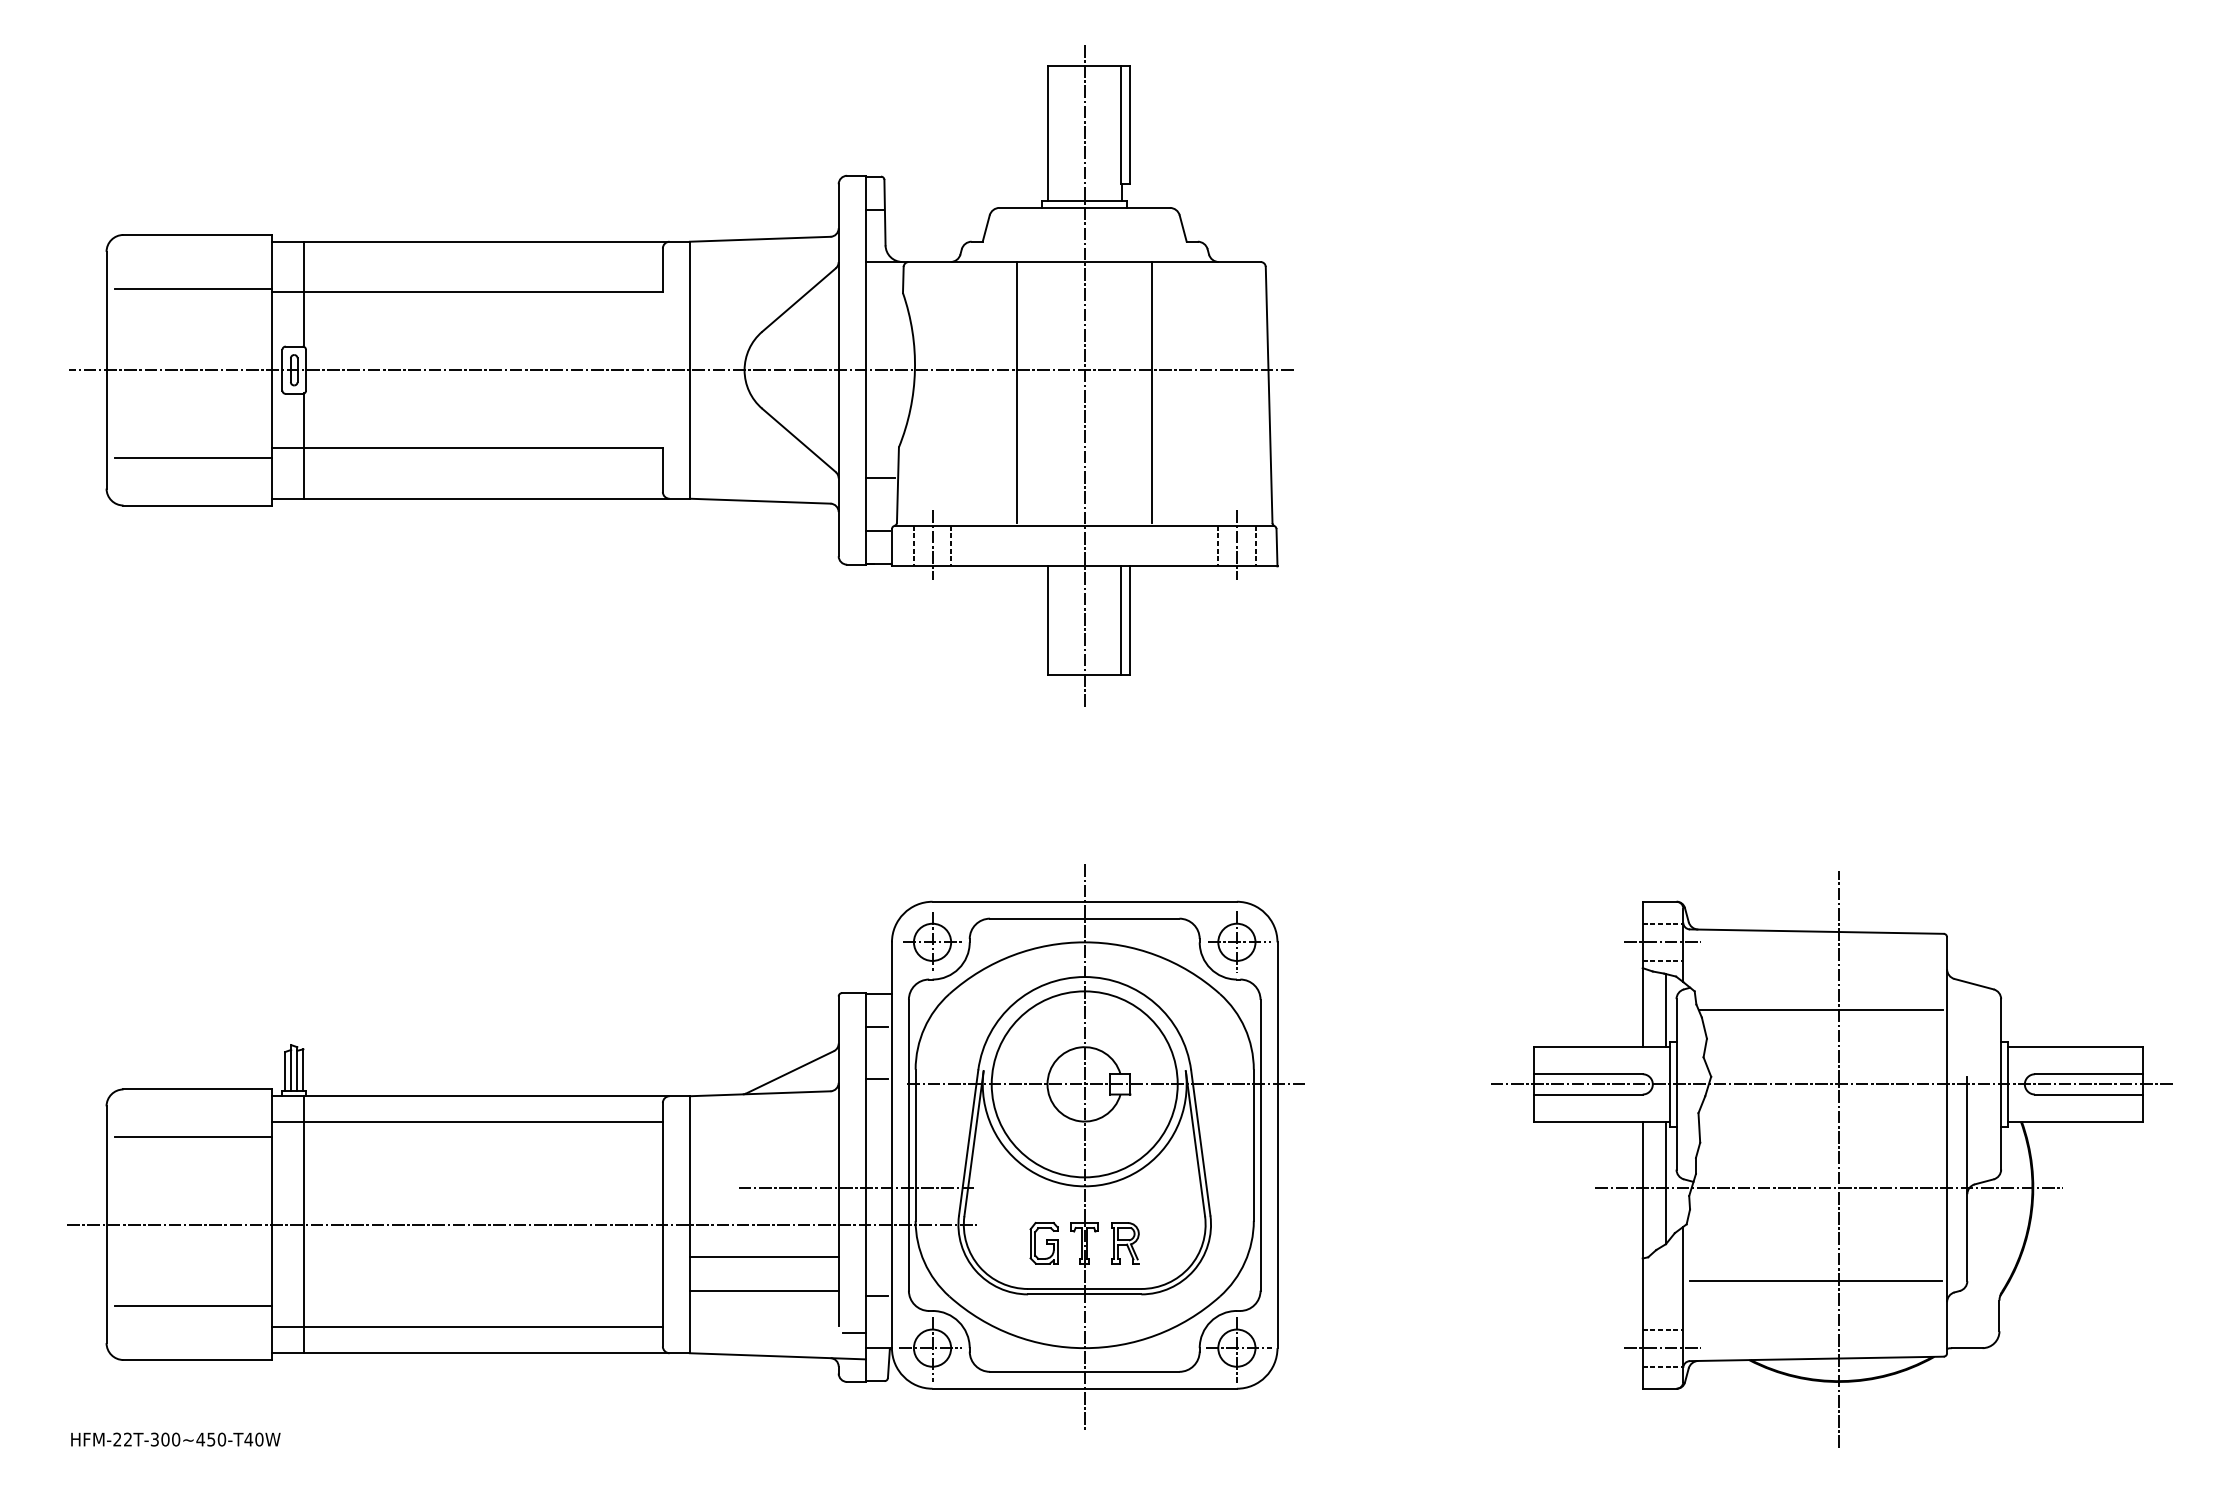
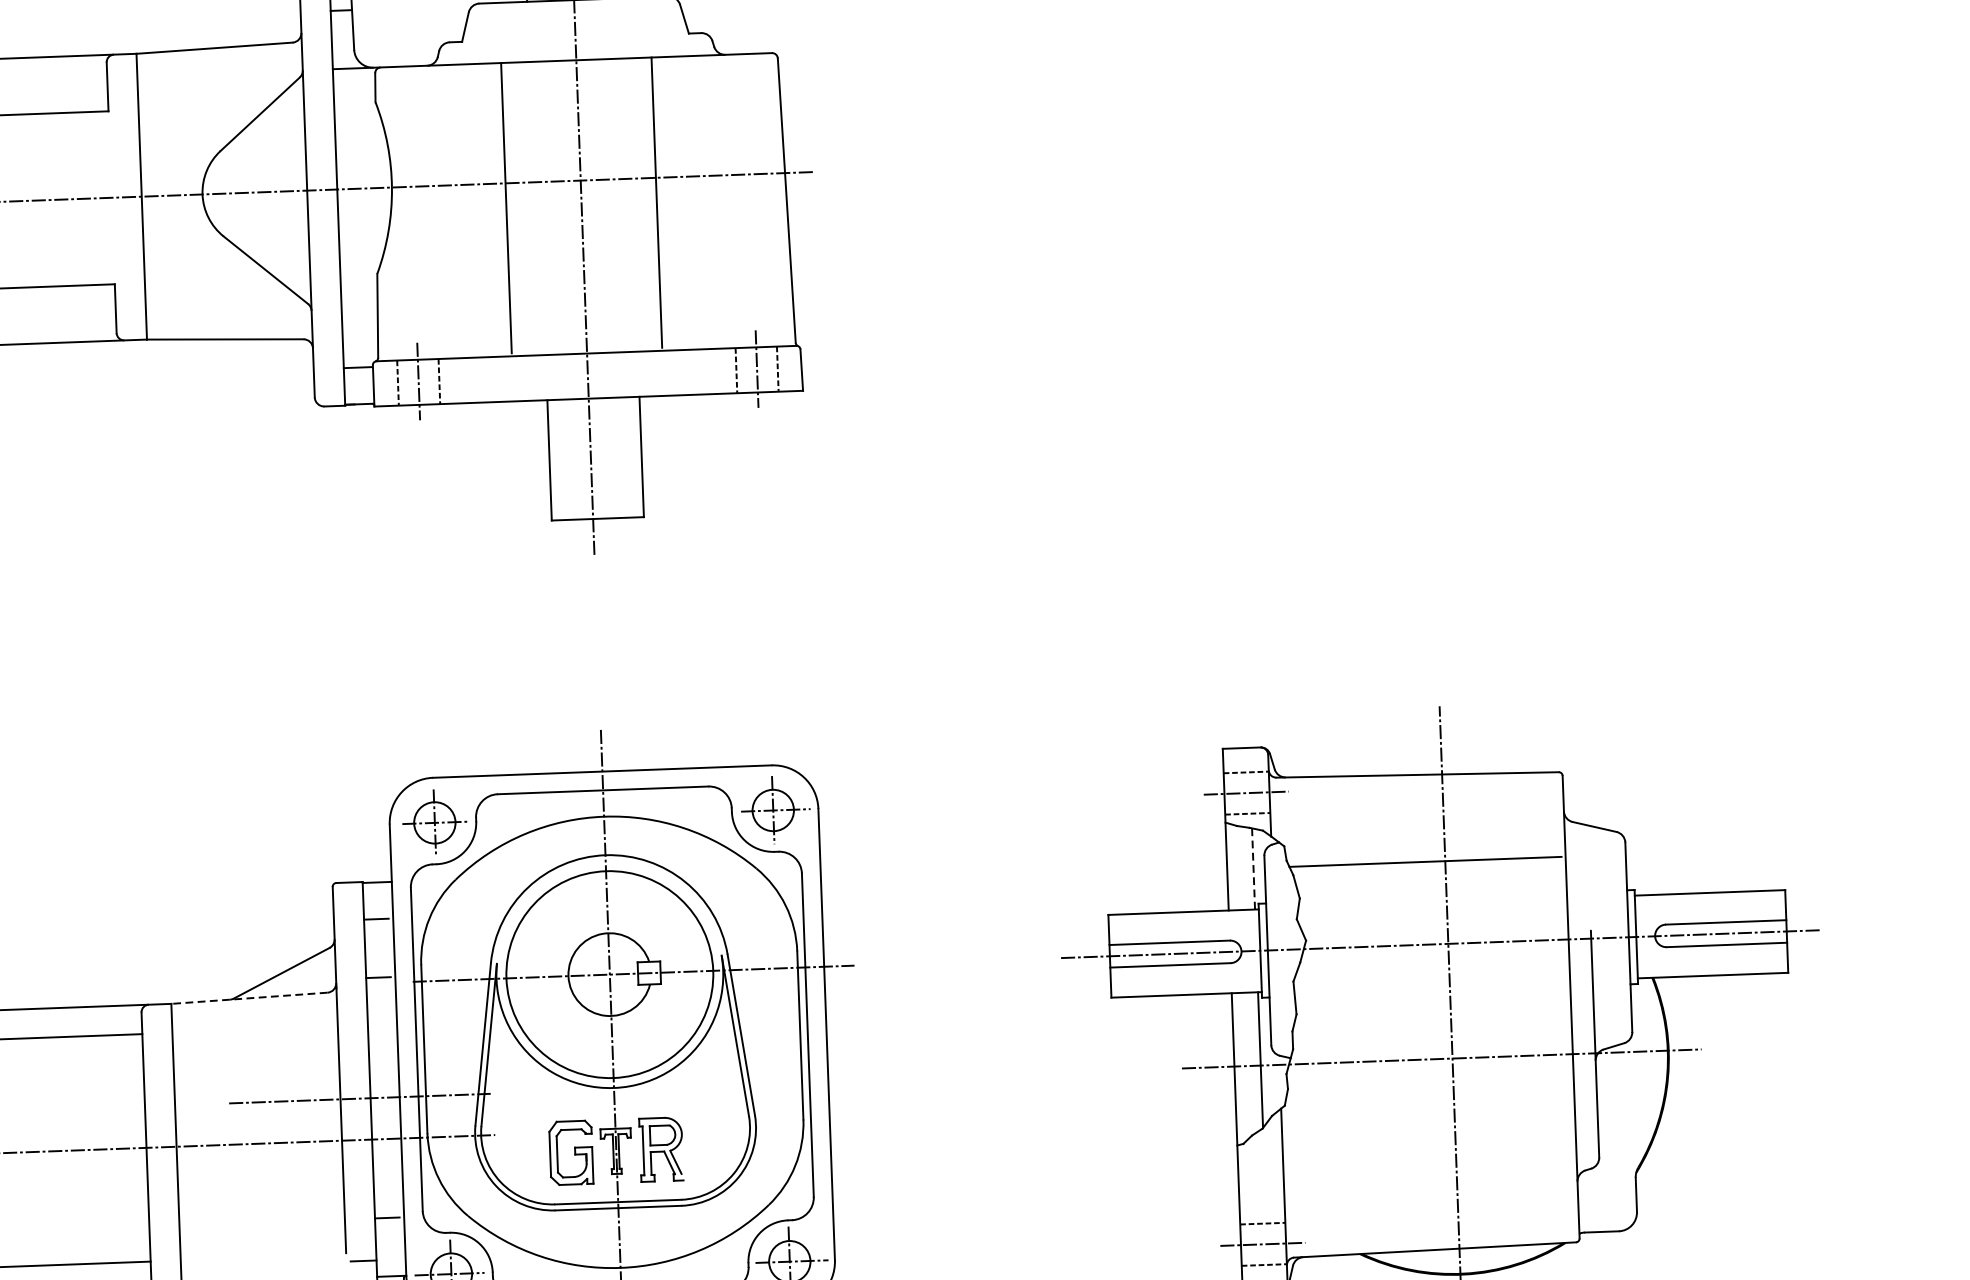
line: (880, 478) -> (358, 309), removed
line: (1120, 620) -> (630, 457), removed
line: (1666, 1010) -> (1253, 868), solid -> dashed
line: (759, 1093) -> (248, 998), solid -> dashed
part: (1043, 1243) -> (570, 1153), size x1.4
part: (1125, 1243) -> (661, 1149), size x1.4
line: (763, 1256) -> (259, 1179), removed
line: (1815, 1280) -> (1430, 1162), removed
line: (763, 1291) -> (261, 1218), removed

